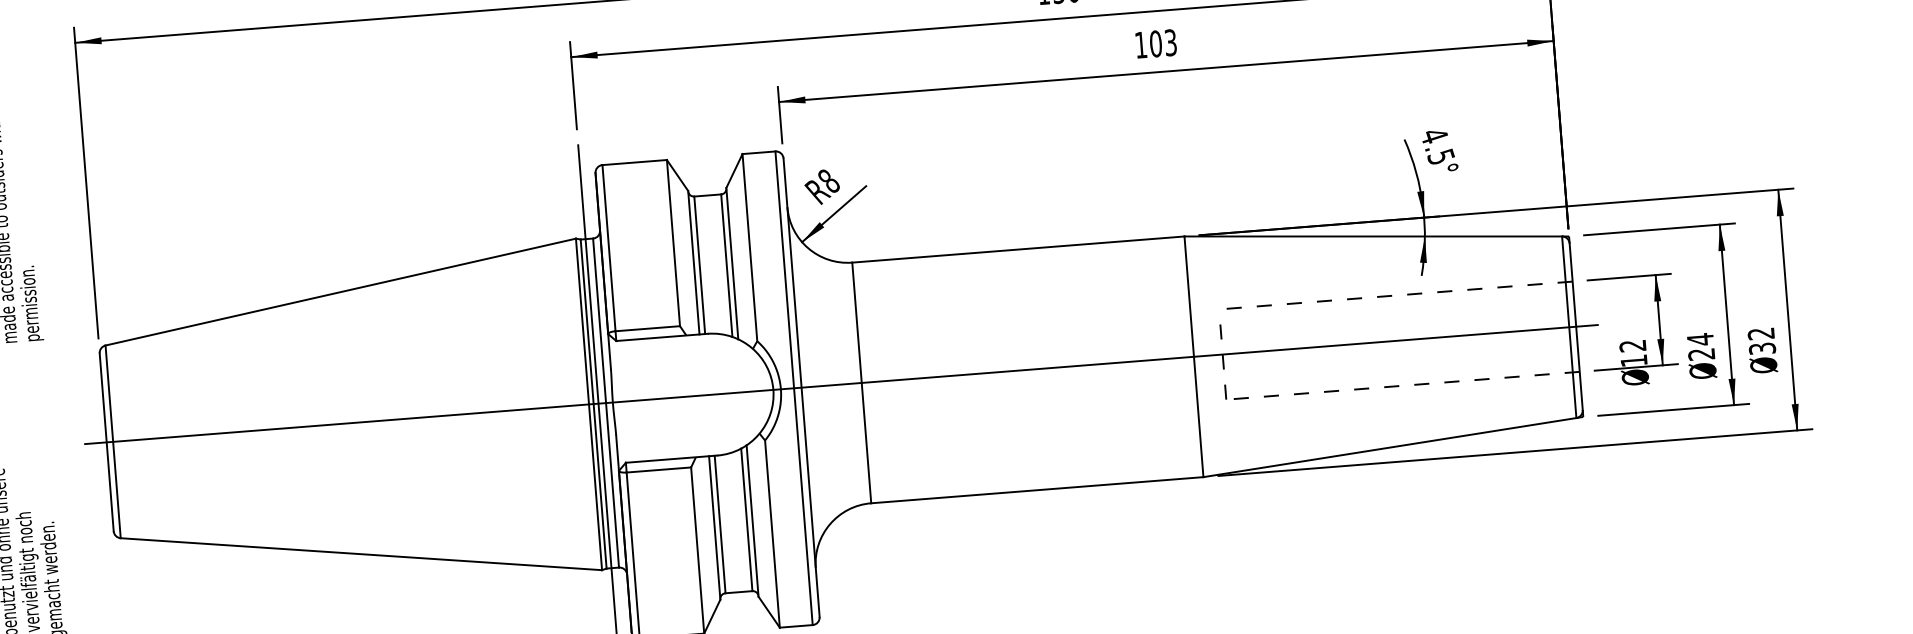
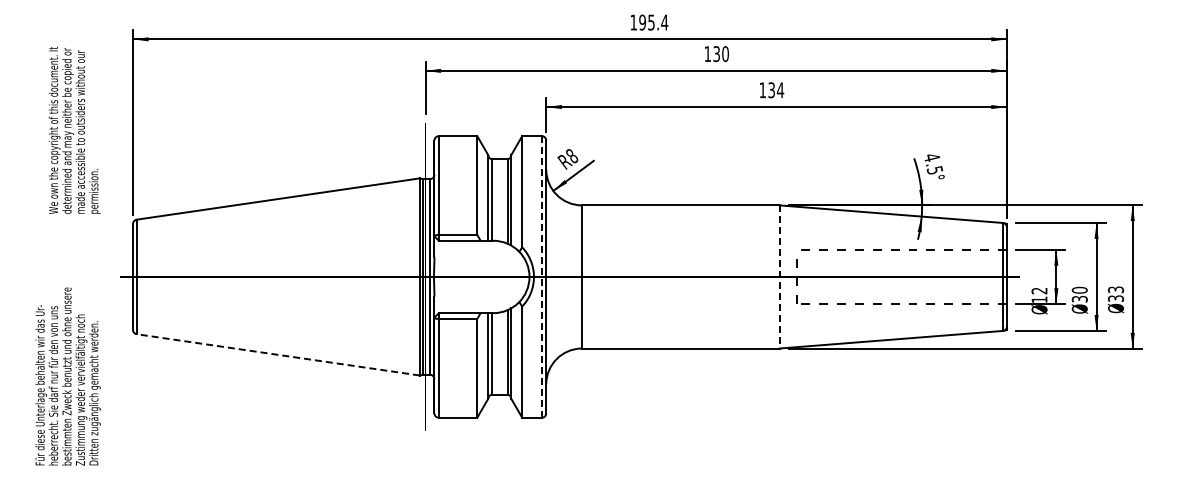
text: (1164, 43) -> (776, 90), 103 -> 134
text: (1762, 333) -> (1116, 289), 32 -> 33
text: (1700, 346) -> (1079, 294), 24 -> 30
line: (1193, 356) -> (779, 276), solid -> dashed
line: (793, 387) -> (541, 276), solid -> dashed
line: (361, 553) -> (278, 354), solid -> dashed

